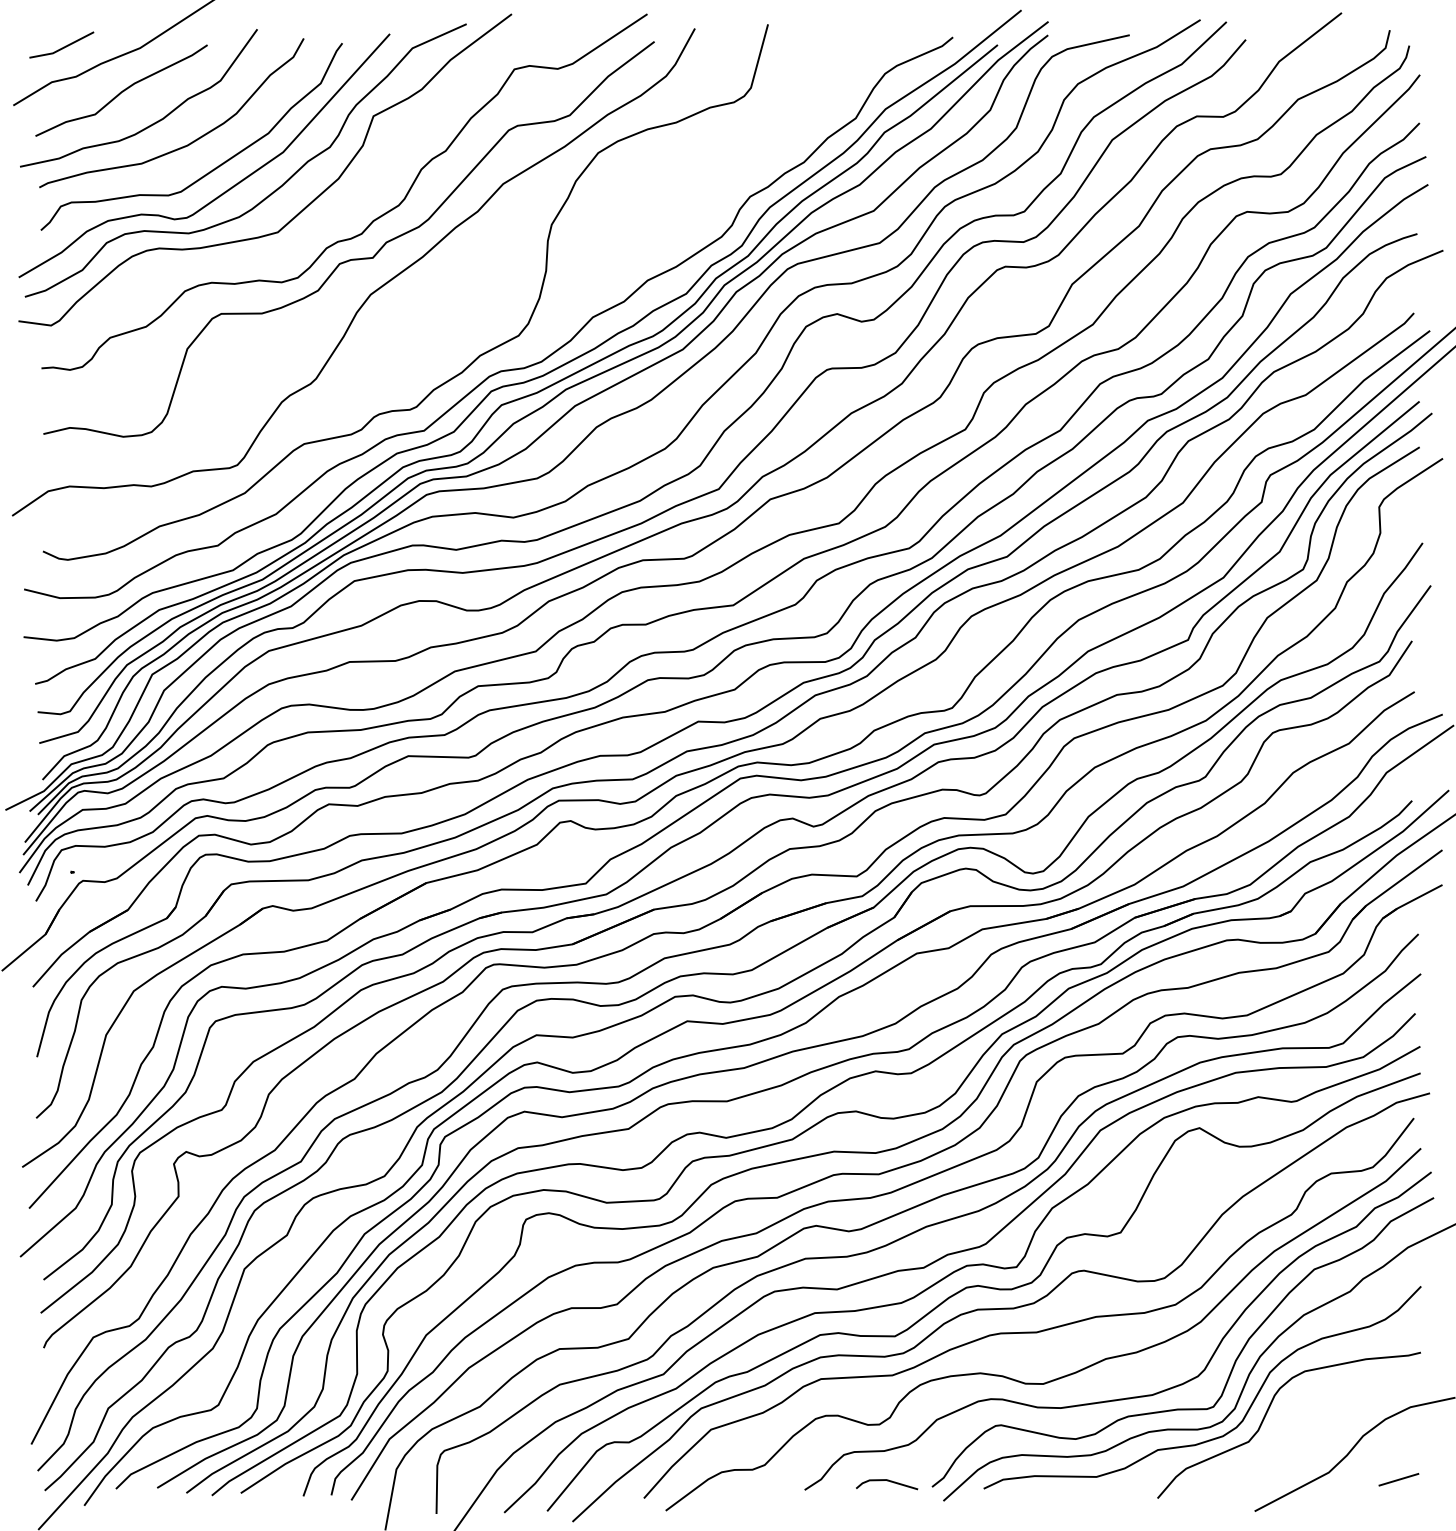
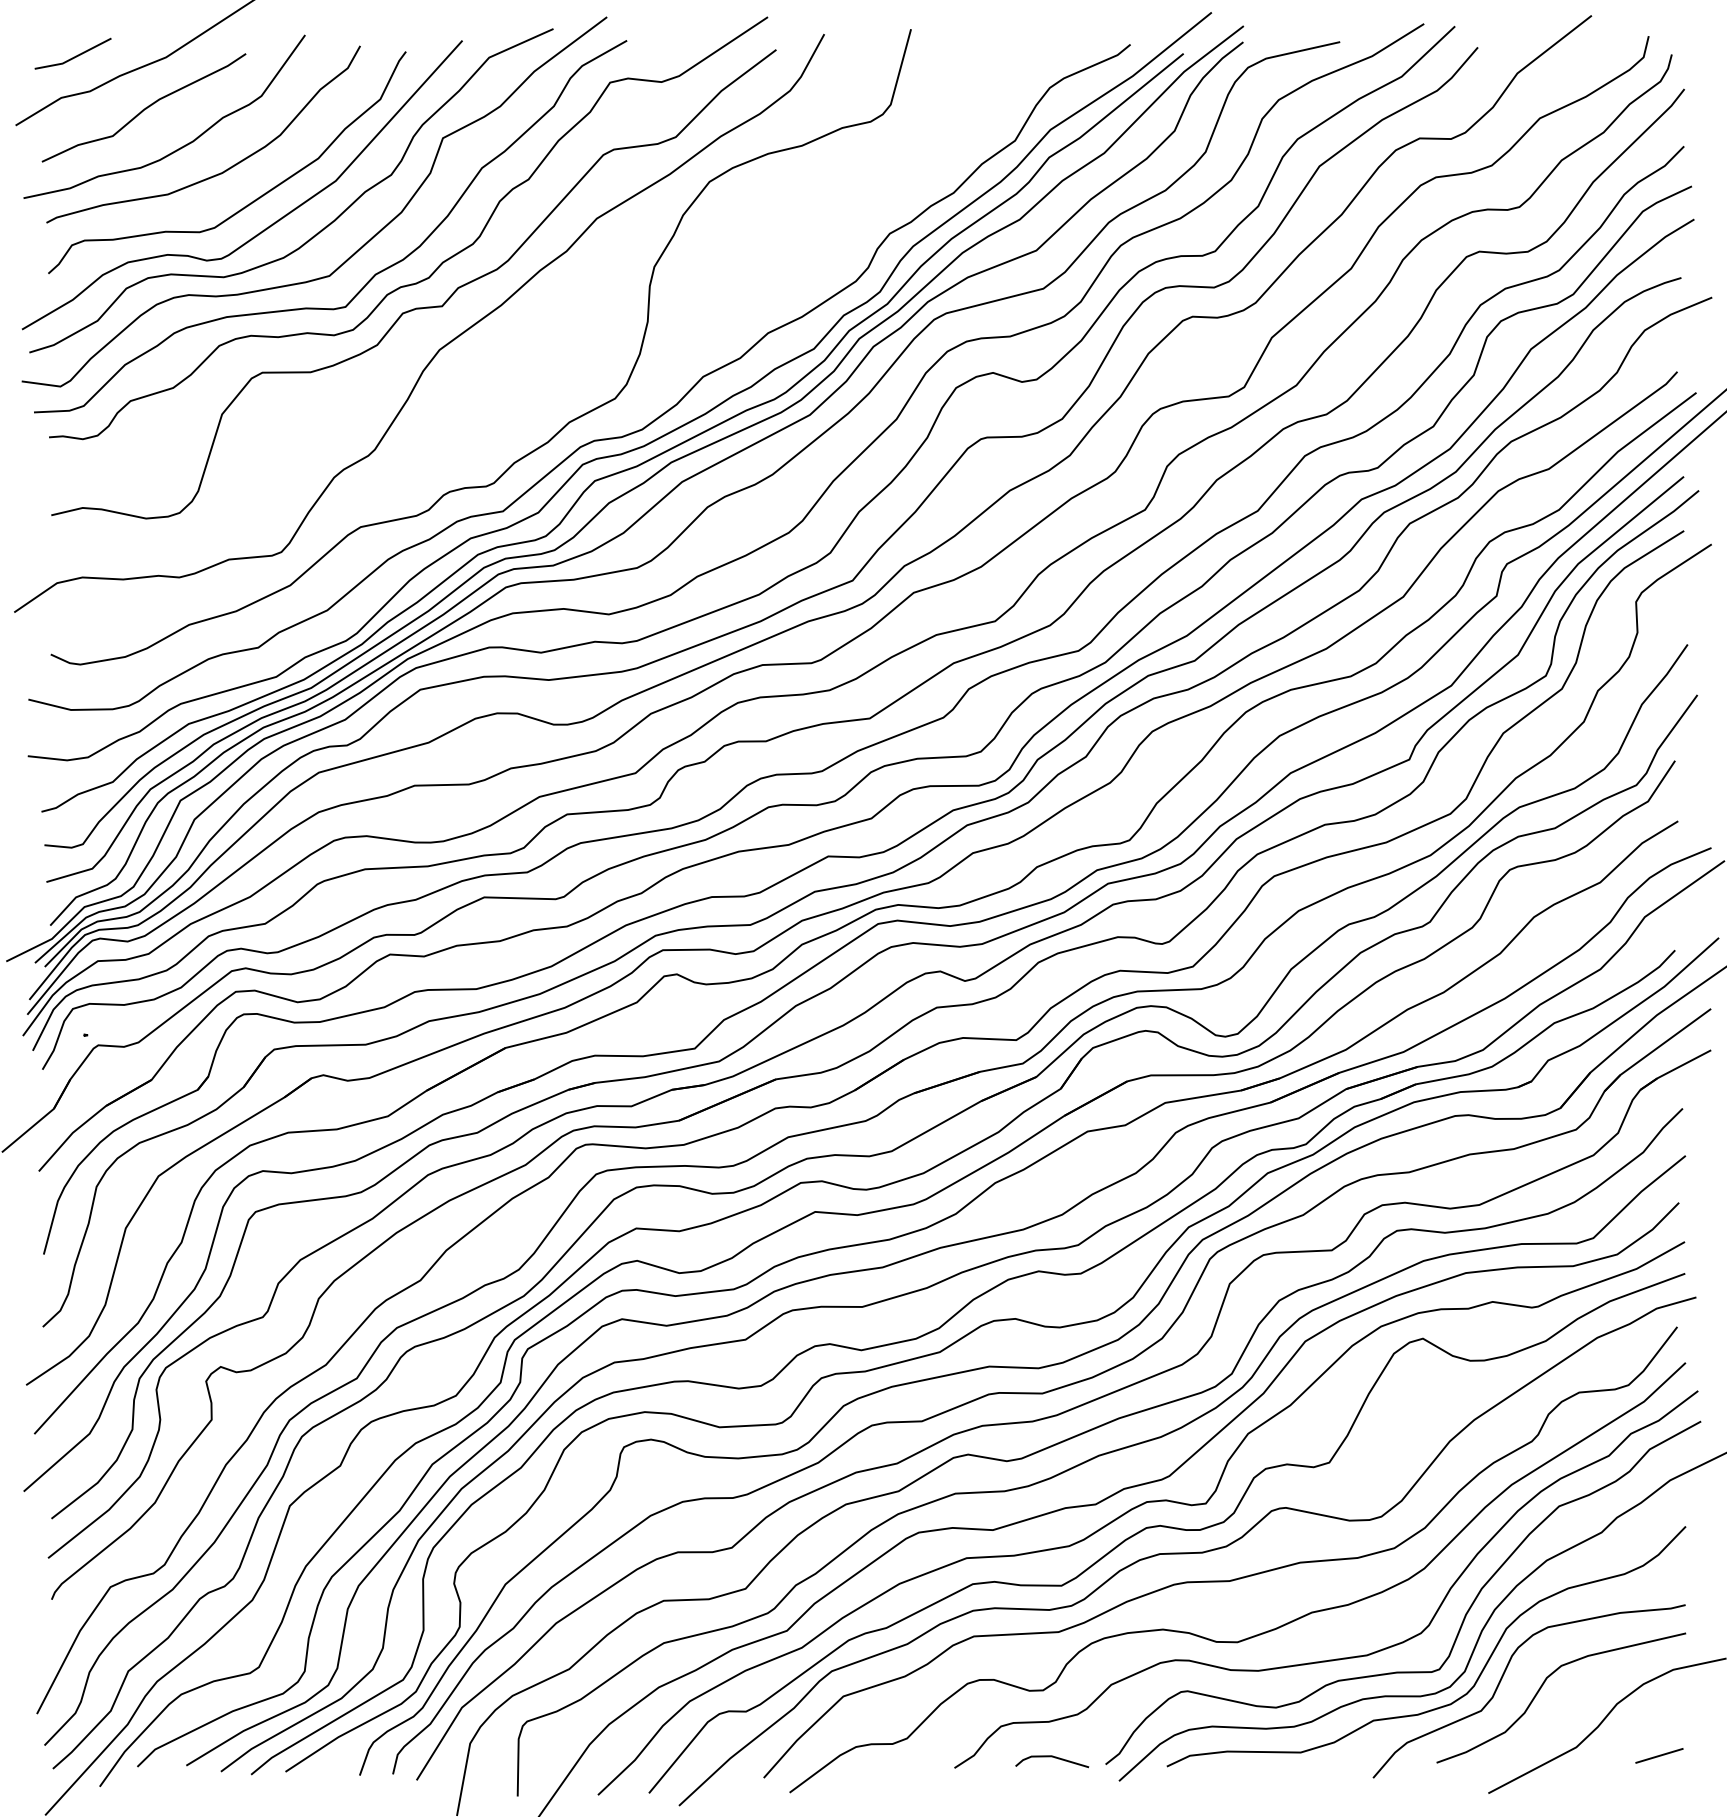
curve: (316, 230) -> (375, 273), added
curve: (1301, 1420) -> (1543, 1685), added

